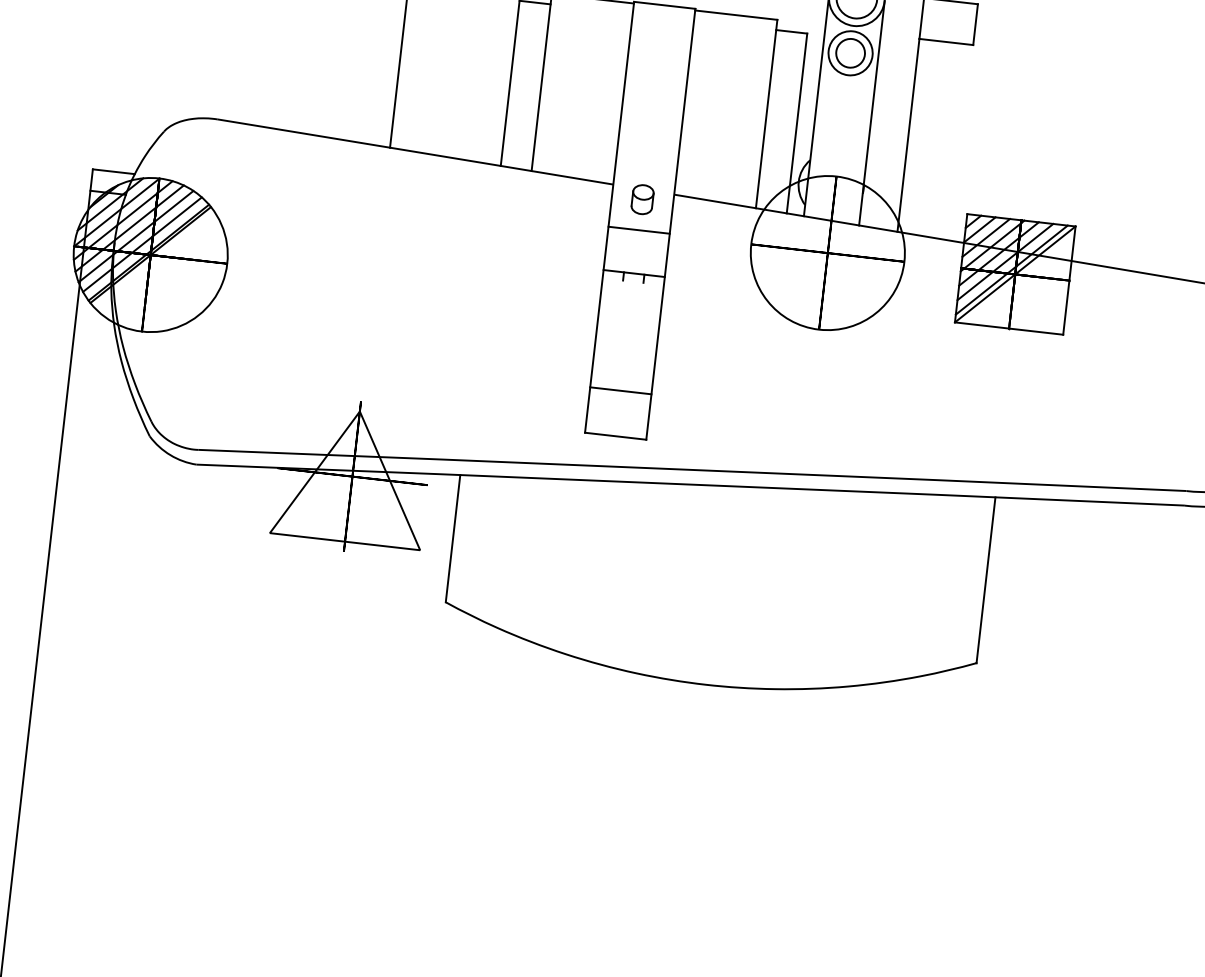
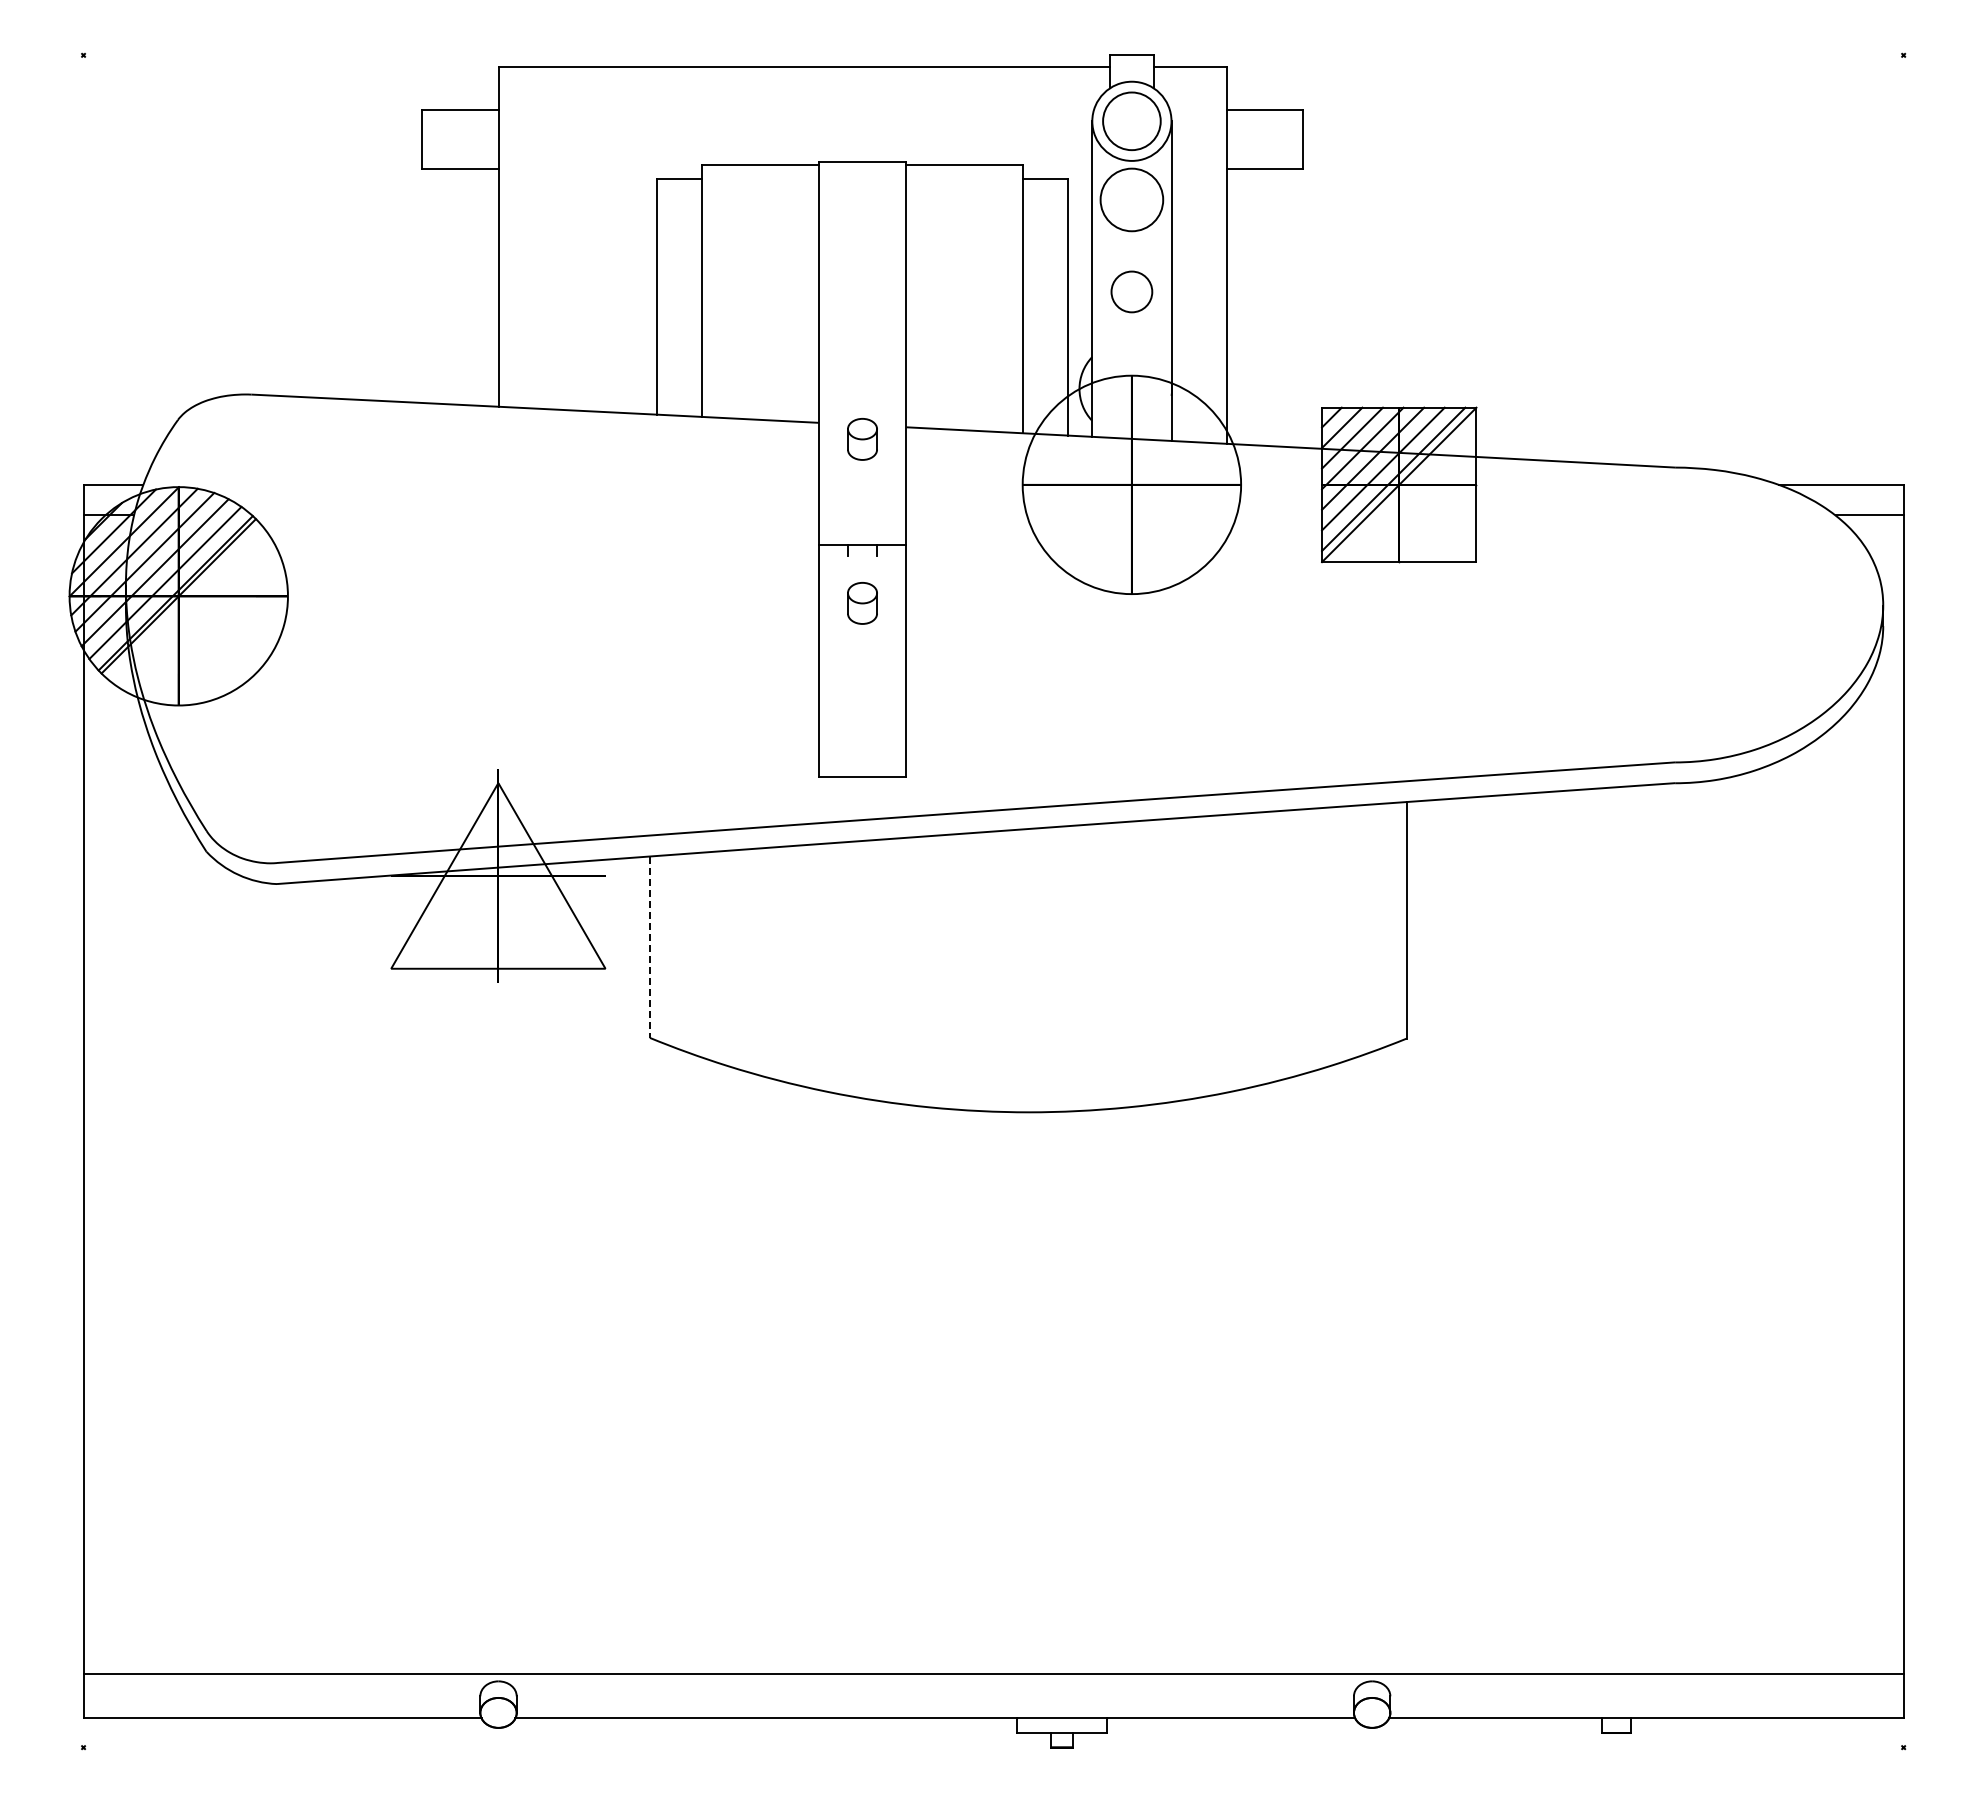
circle: (850, 52) -> (1131, 291), moved
line: (639, 230) -> (862, 483), removed
part: (629, 314) -> (862, 603), added
line: (620, 391) -> (862, 712), removed
line: (452, 538) -> (649, 947), solid -> dashed

